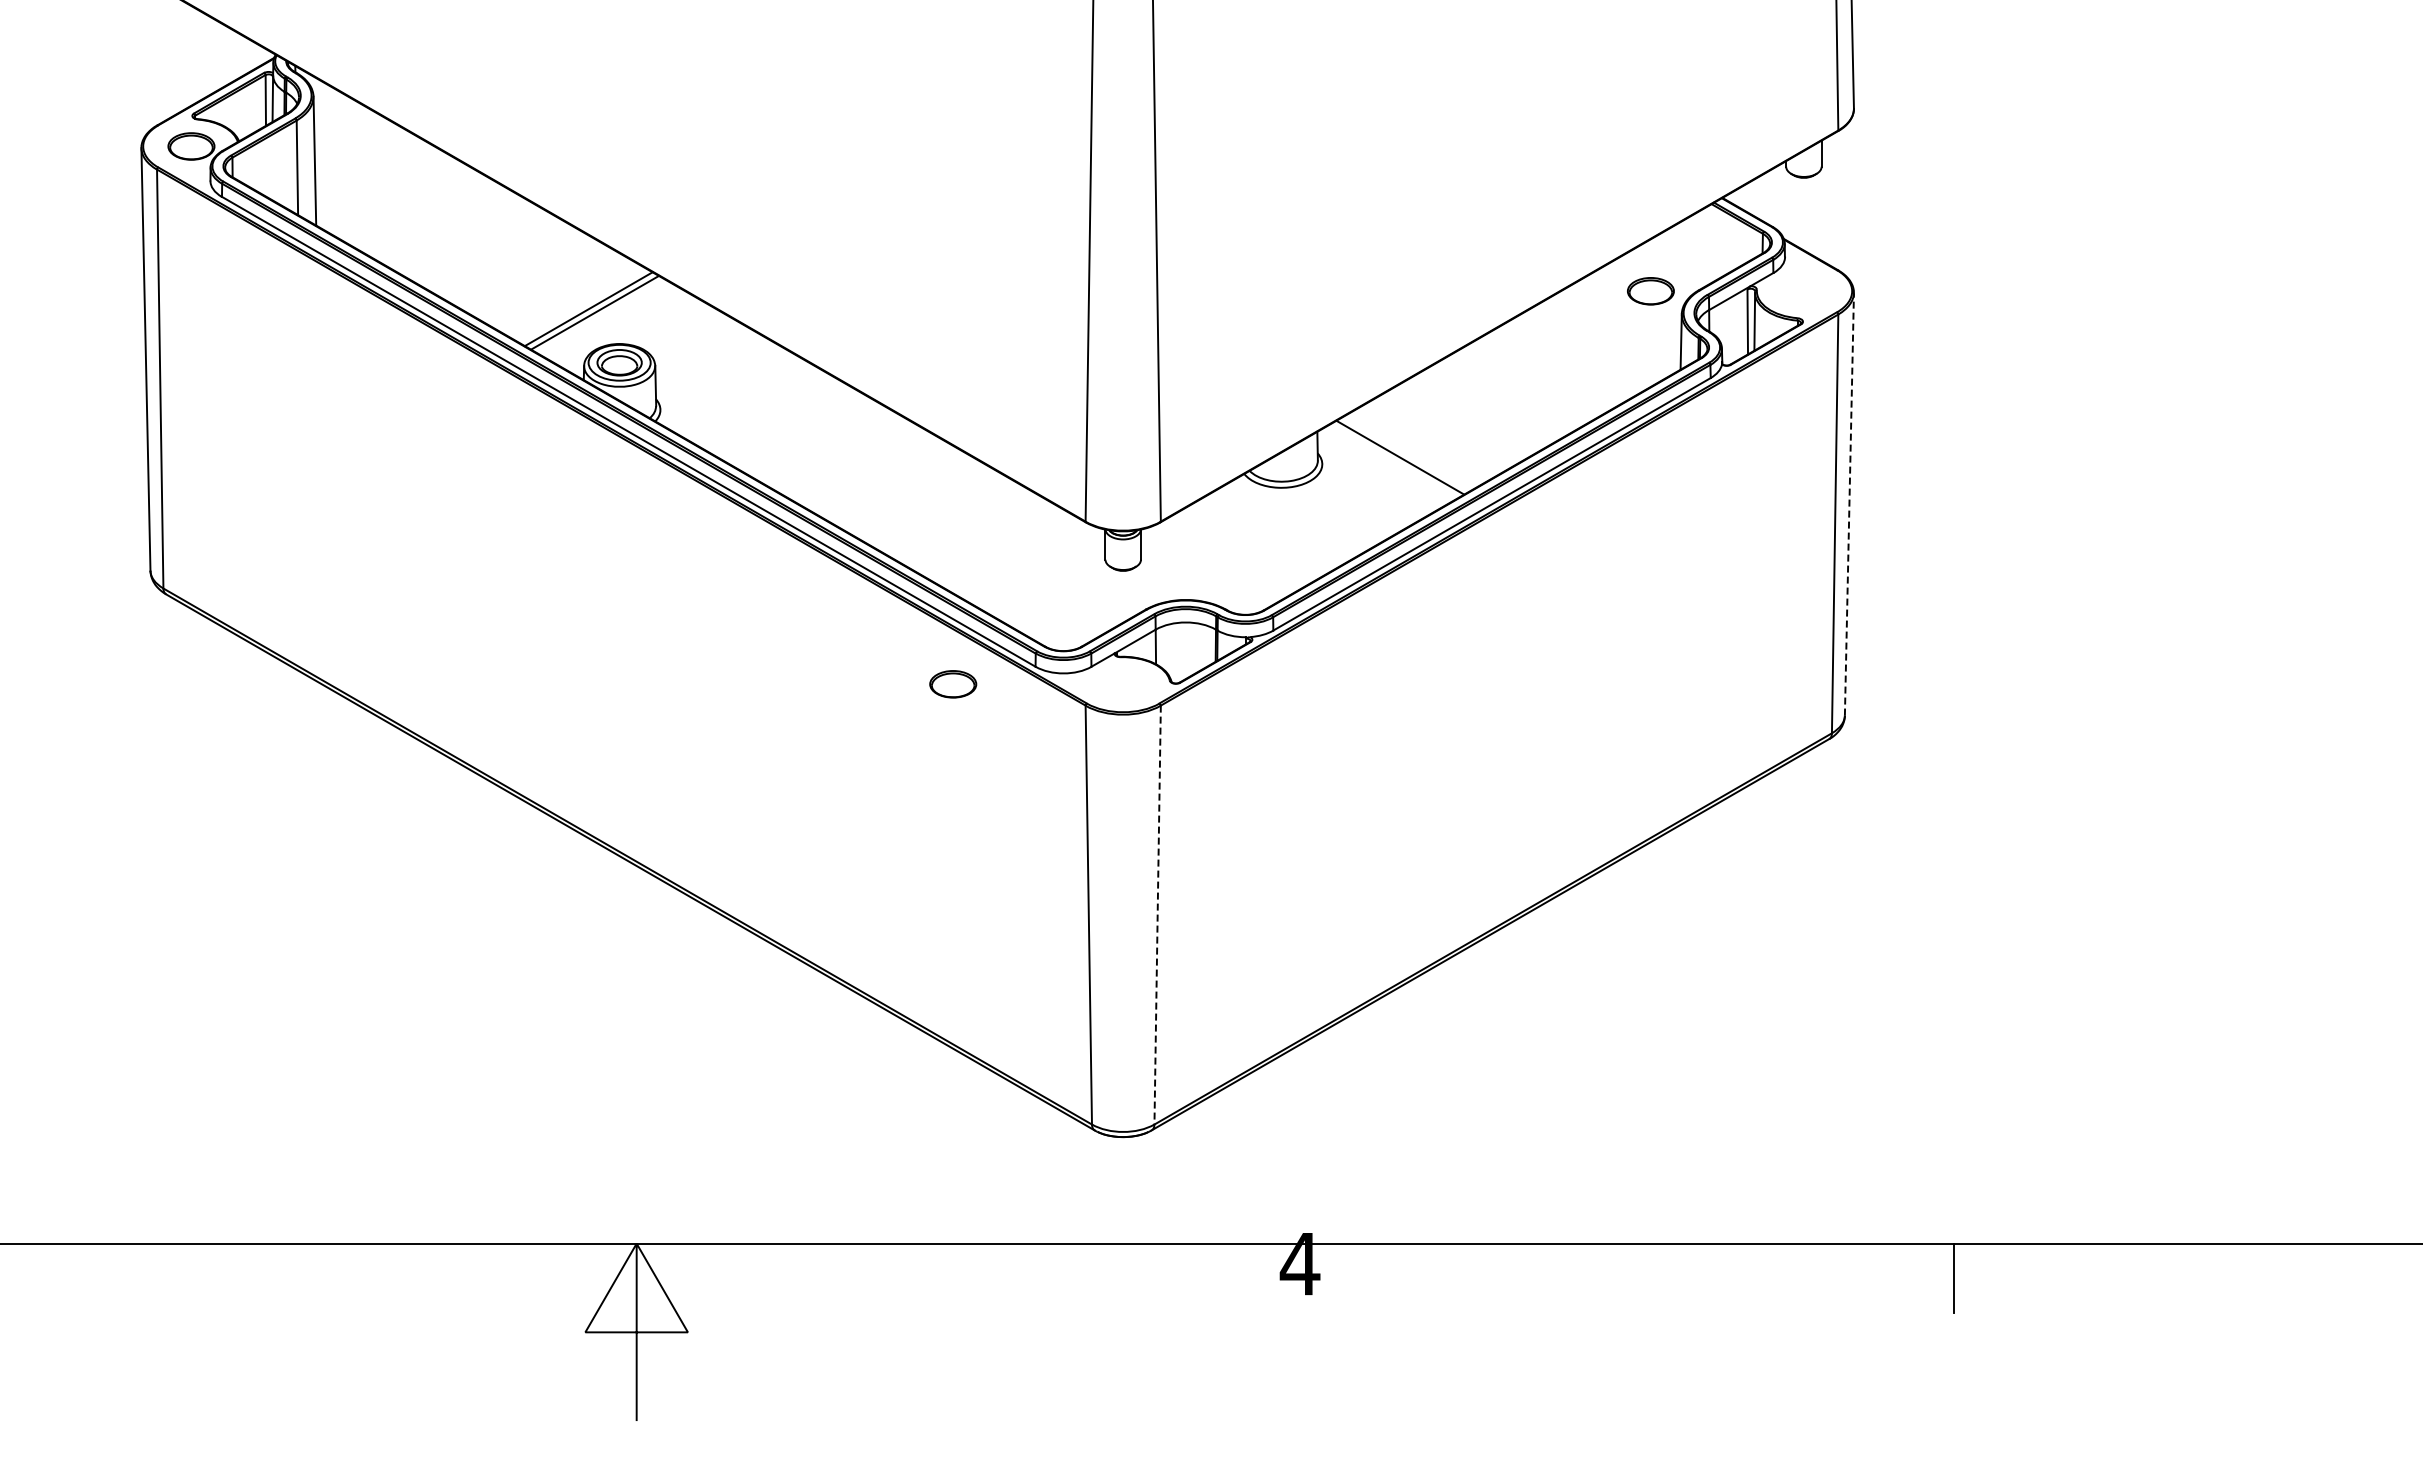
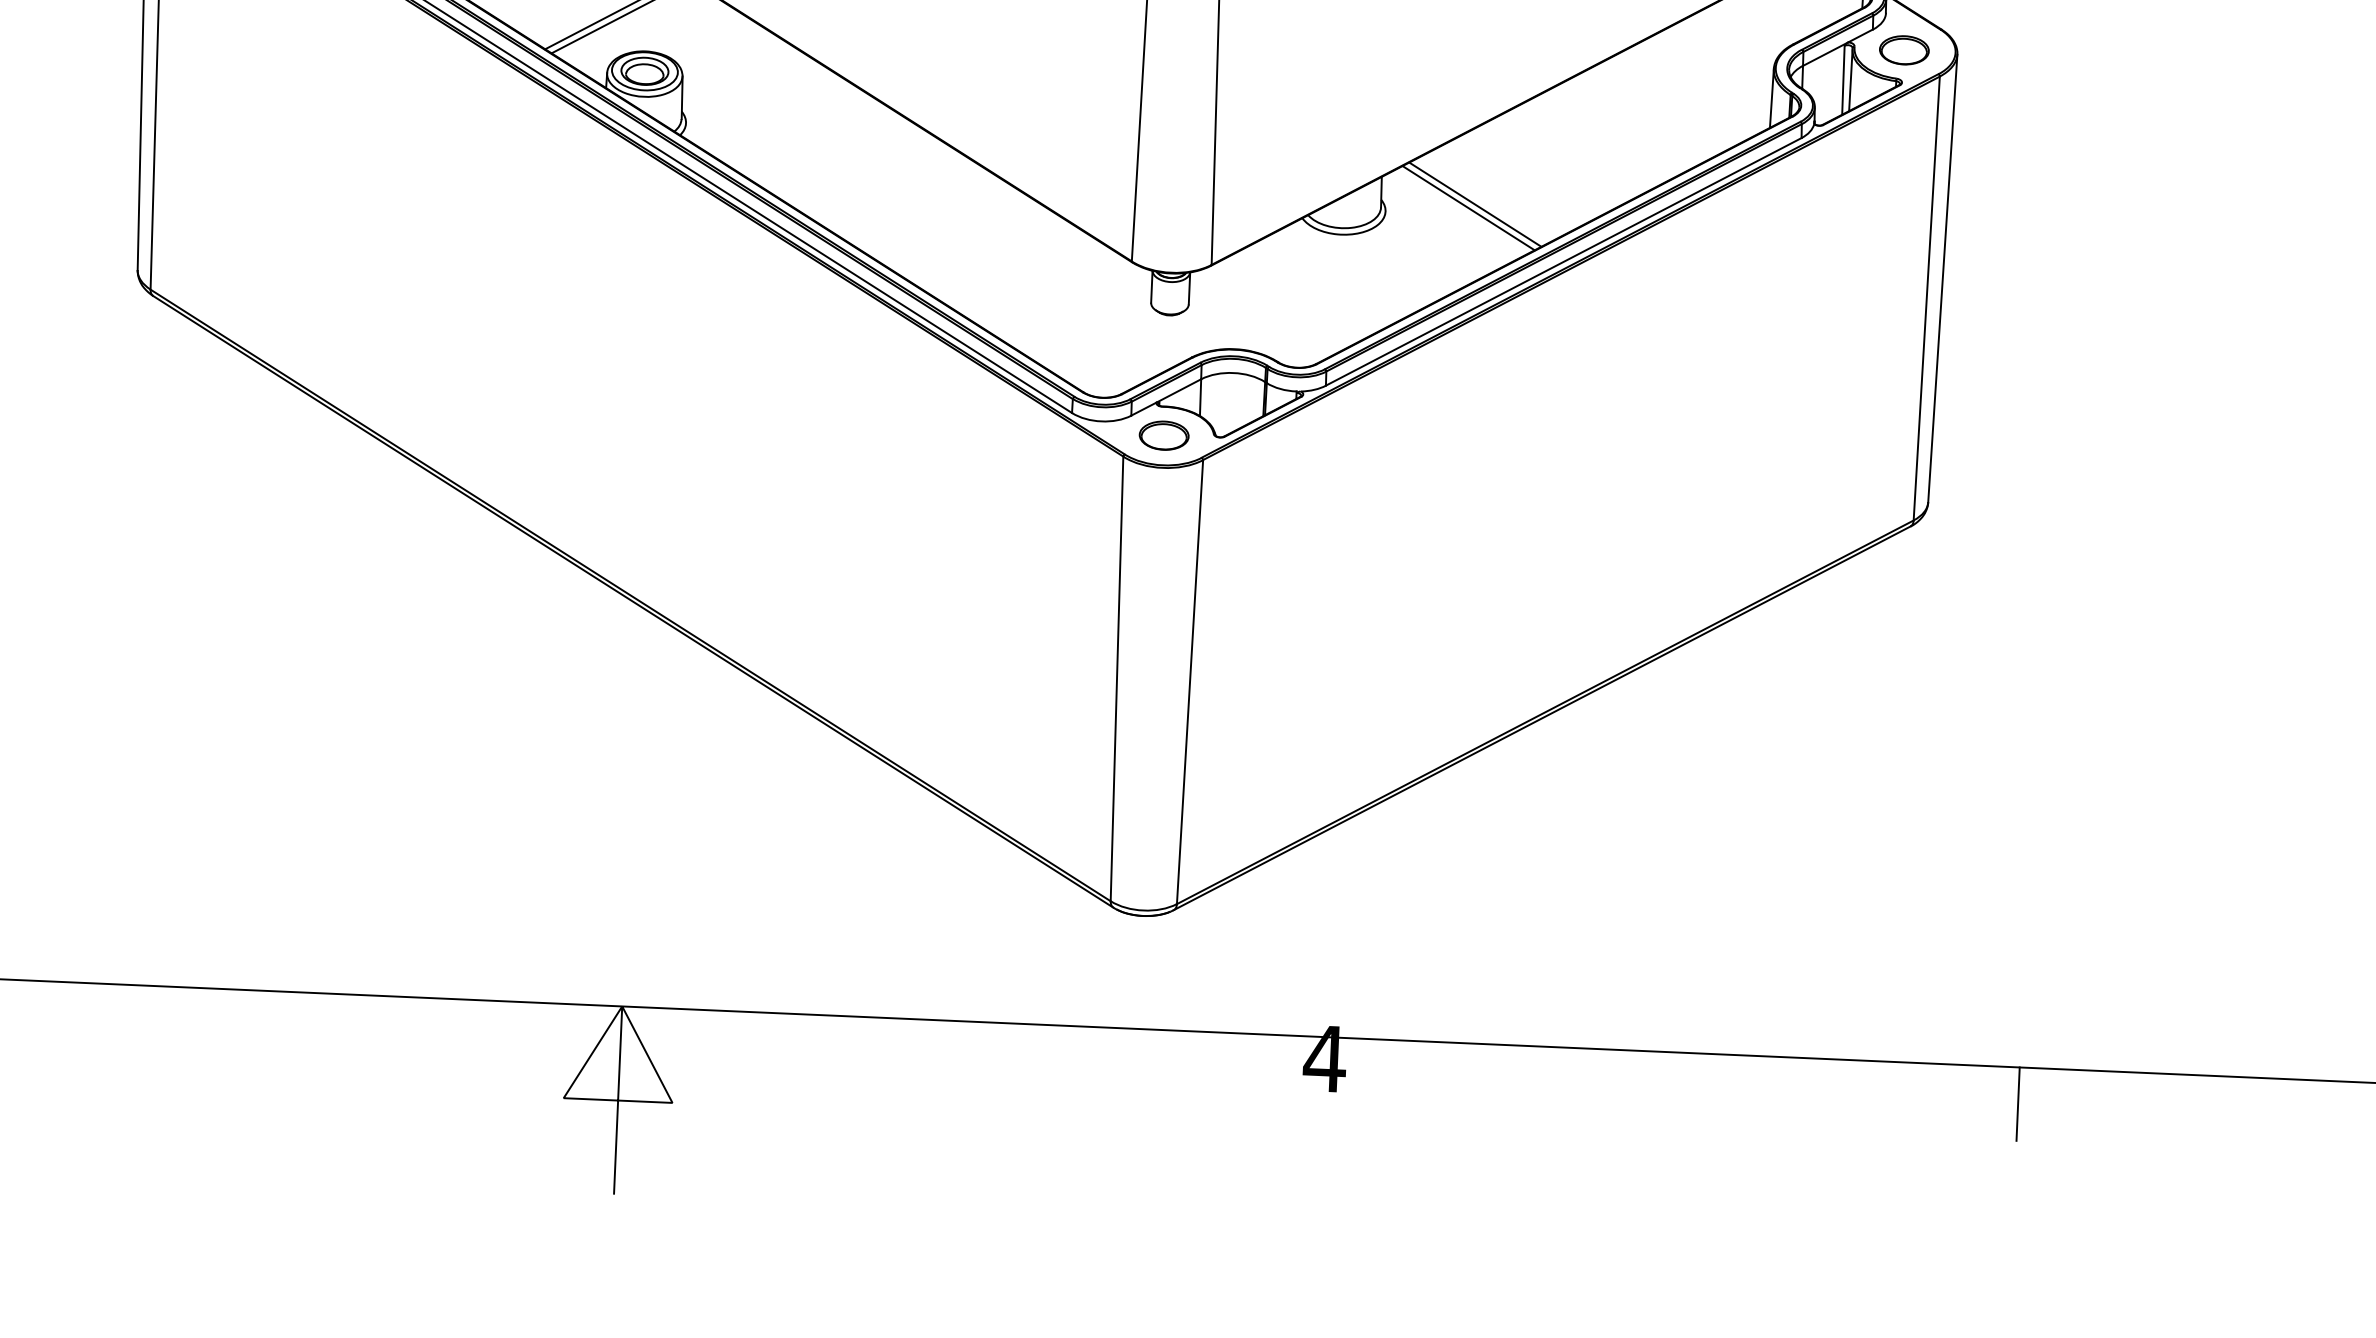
part: (1650, 291) -> (1903, 50), moved
line: (1406, 454) -> (1475, 205), added
line: (1849, 503) -> (1942, 277), dashed -> solid
part: (953, 684) -> (1164, 435), moved
line: (1157, 915) -> (1189, 682), dashed -> solid

